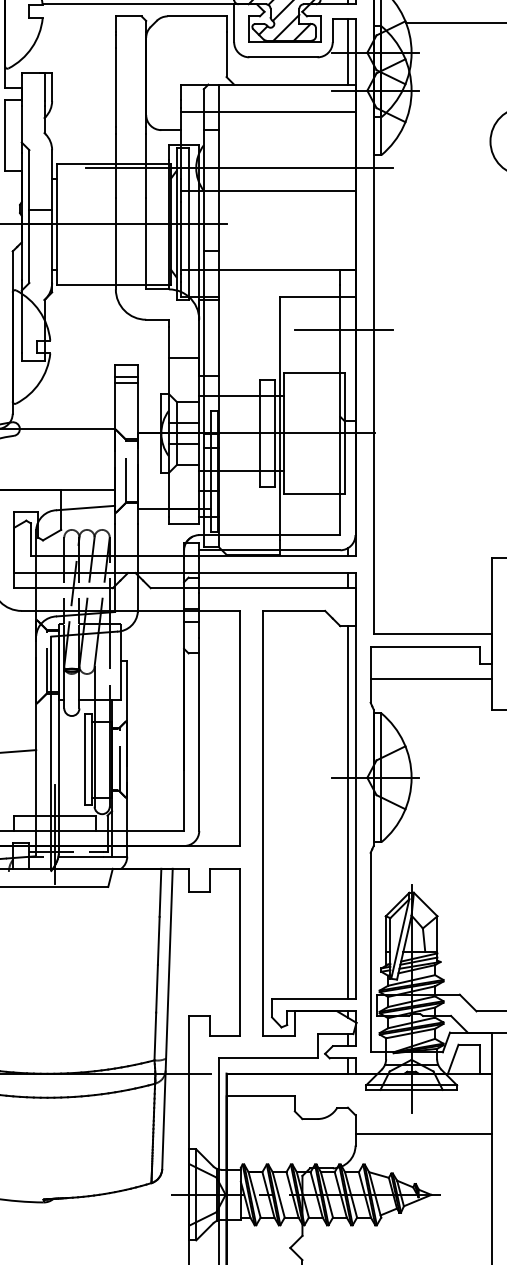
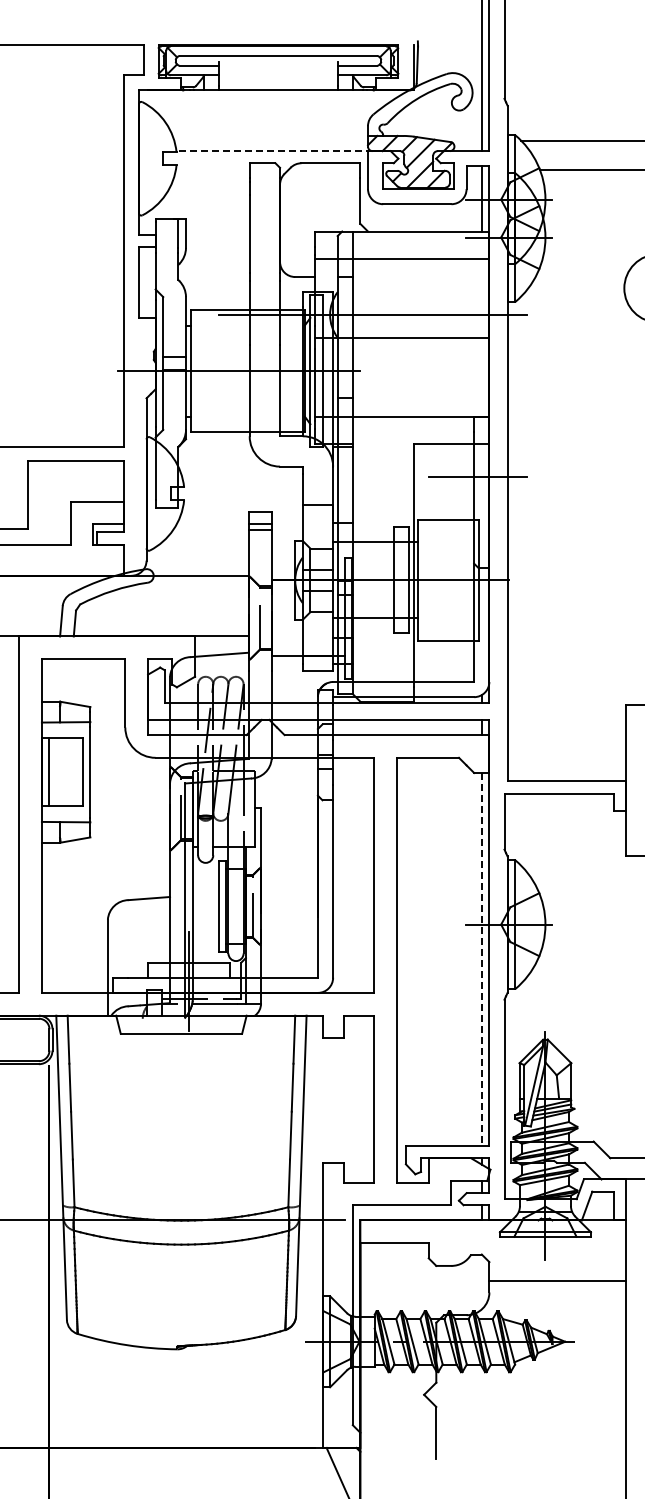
line: (140, 4) -> (274, 151), solid -> dashed
line: (430, 679) -> (564, 826), removed
line: (347, 812) -> (481, 959), solid -> dashed

